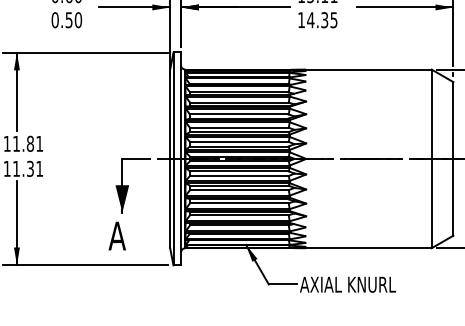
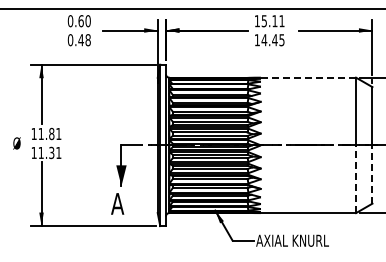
text: (73, 20) -> (84, 40), 0.50 -> 0.48
text: (324, 20) -> (274, 40), 14.35 -> 14.45
line: (368, 69) -> (308, 77), solid -> dashed
line: (453, 197) -> (372, 174), solid -> dashed
line: (432, 203) -> (356, 179), solid -> dashed

